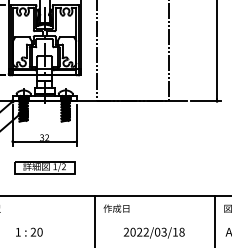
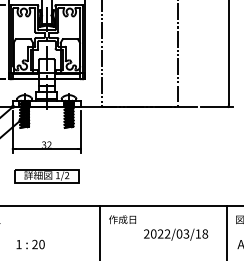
text: (153, 232) -> (175, 234), moved

